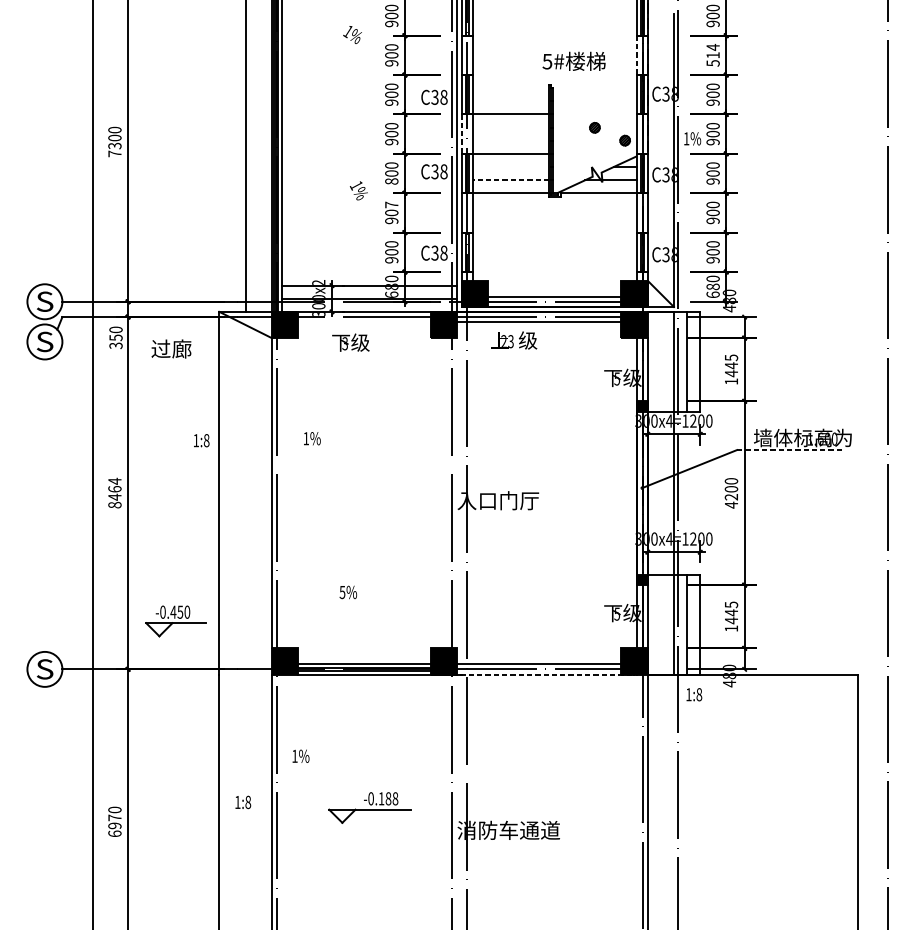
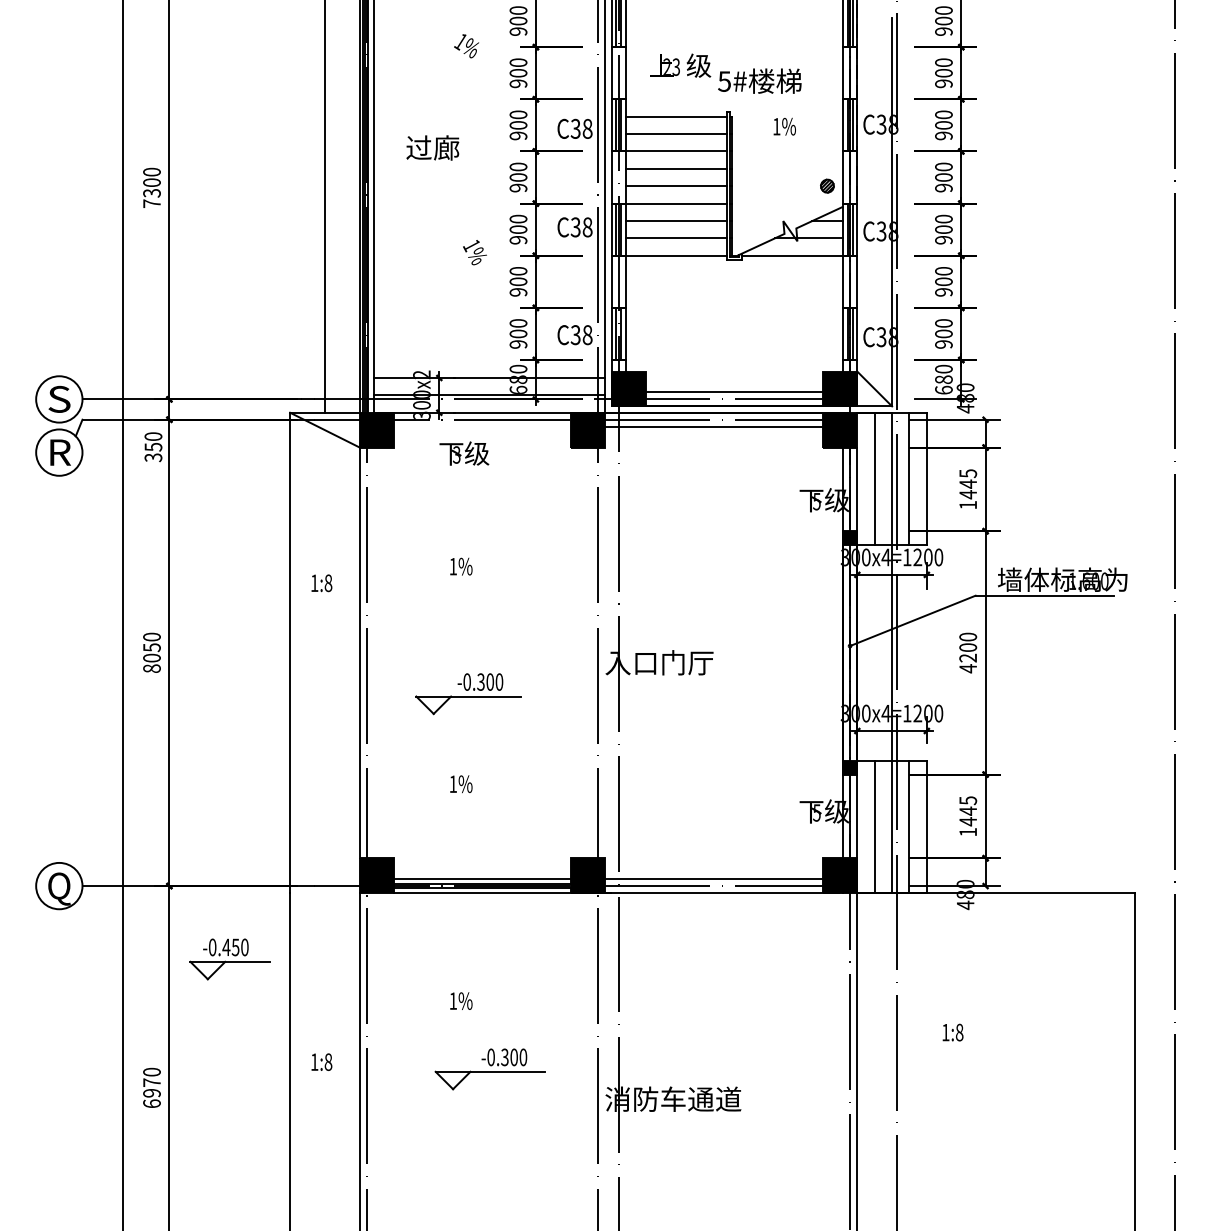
line: (637, 55) -> (843, 73), dashed -> solid
text: (712, 55) -> (943, 73), 514 -> 900
line: (510, 88) -> (675, 116), added
line: (510, 101) -> (675, 134), added
line: (510, 127) -> (675, 168), added
part: (594, 127) -> (787, 168), removed
line: (462, 134) -> (611, 178), dashed -> solid
text: (692, 138) -> (784, 126), moved
line: (510, 140) -> (675, 186), added
line: (510, 167) -> (675, 221), added
text: (391, 180) -> (518, 239), 800 -> 900
line: (511, 180) -> (676, 238), dashed -> solid
text: (391, 205) -> (518, 271), 907 -> 900
text: (514, 340) -> (680, 65), moved
text: (45, 341) -> (59, 452), S -> R
text: (171, 348) -> (432, 147), moved
line: (660, 361) -> (874, 478), added
text: (312, 438) -> (461, 566), moved
text: (201, 440) -> (321, 583), moved
line: (789, 449) -> (1045, 595), dashed -> solid
text: (114, 489) -> (151, 647), 8464 -> 8050
part: (354, 524) -> (468, 694), added
text: (341, 592) -> (452, 784), 5% -> 1%
part: (175, 621) -> (229, 959), moved
line: (660, 624) -> (874, 826), added
text: (45, 671) -> (59, 888), S -> Q
line: (543, 675) -> (719, 893), dashed -> solid
text: (693, 694) -> (952, 1032), moved
text: (301, 755) -> (461, 1000), moved
text: (388, 798) -> (514, 1057), -0.188 -> -0.300

